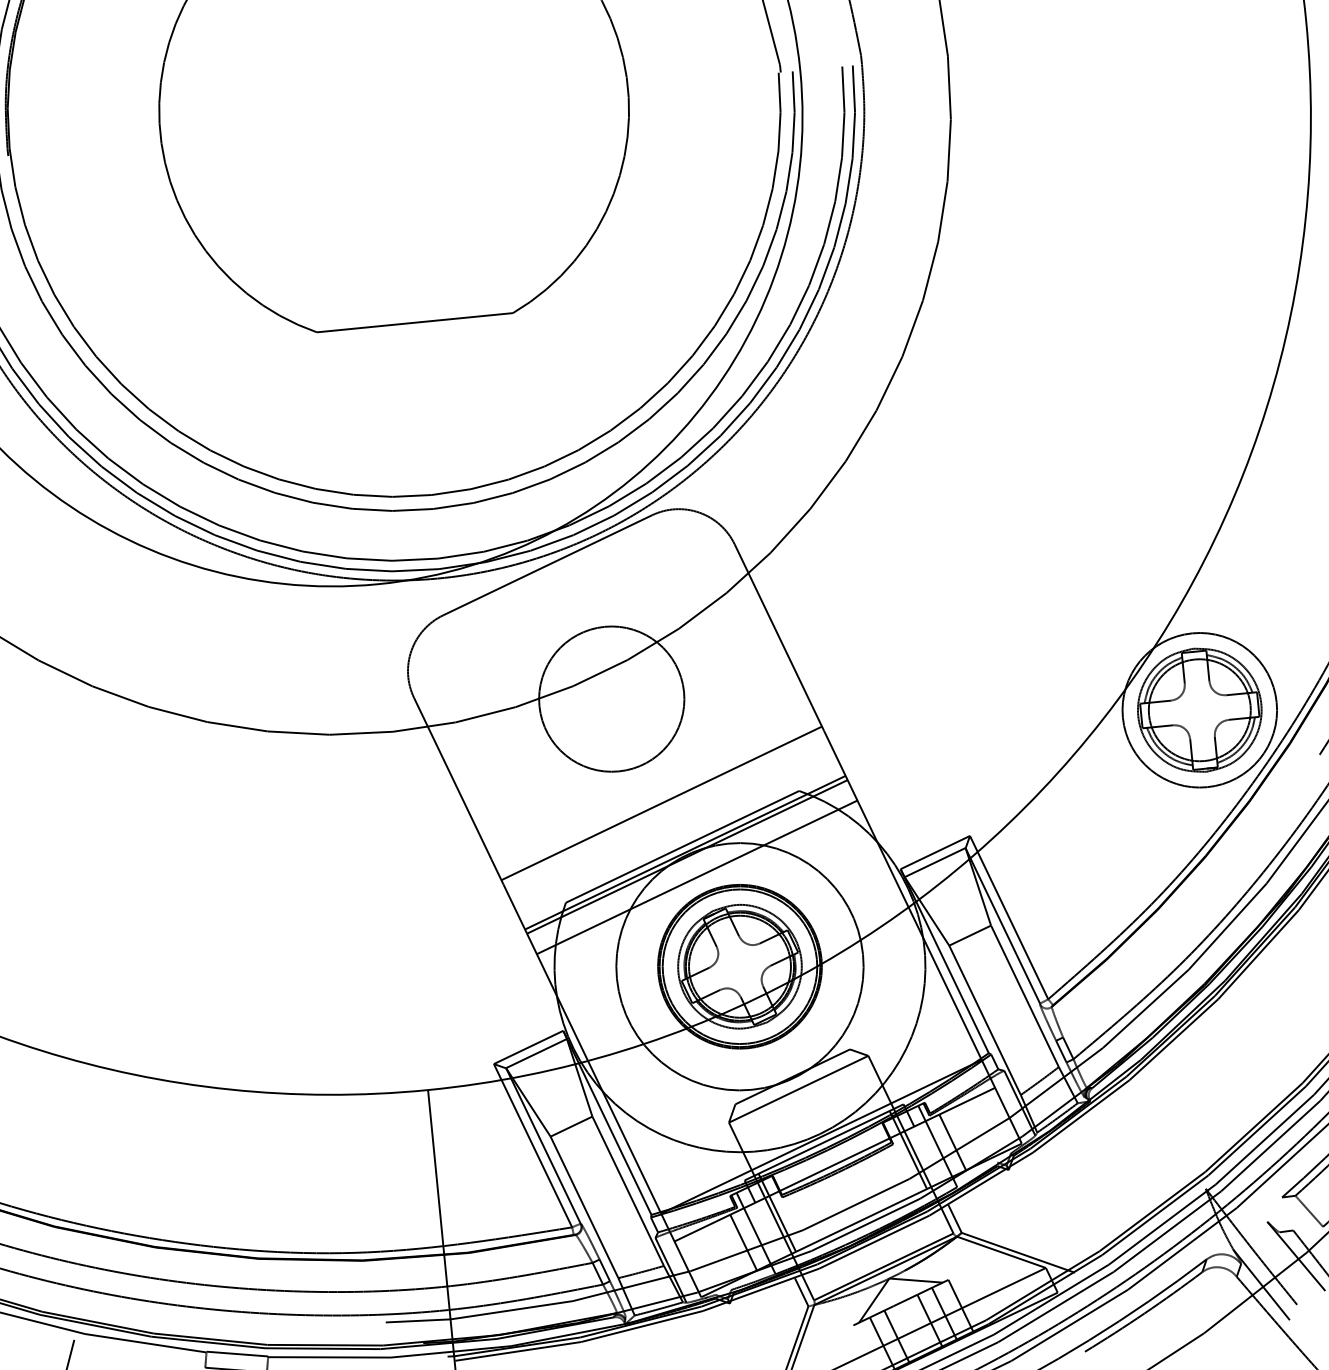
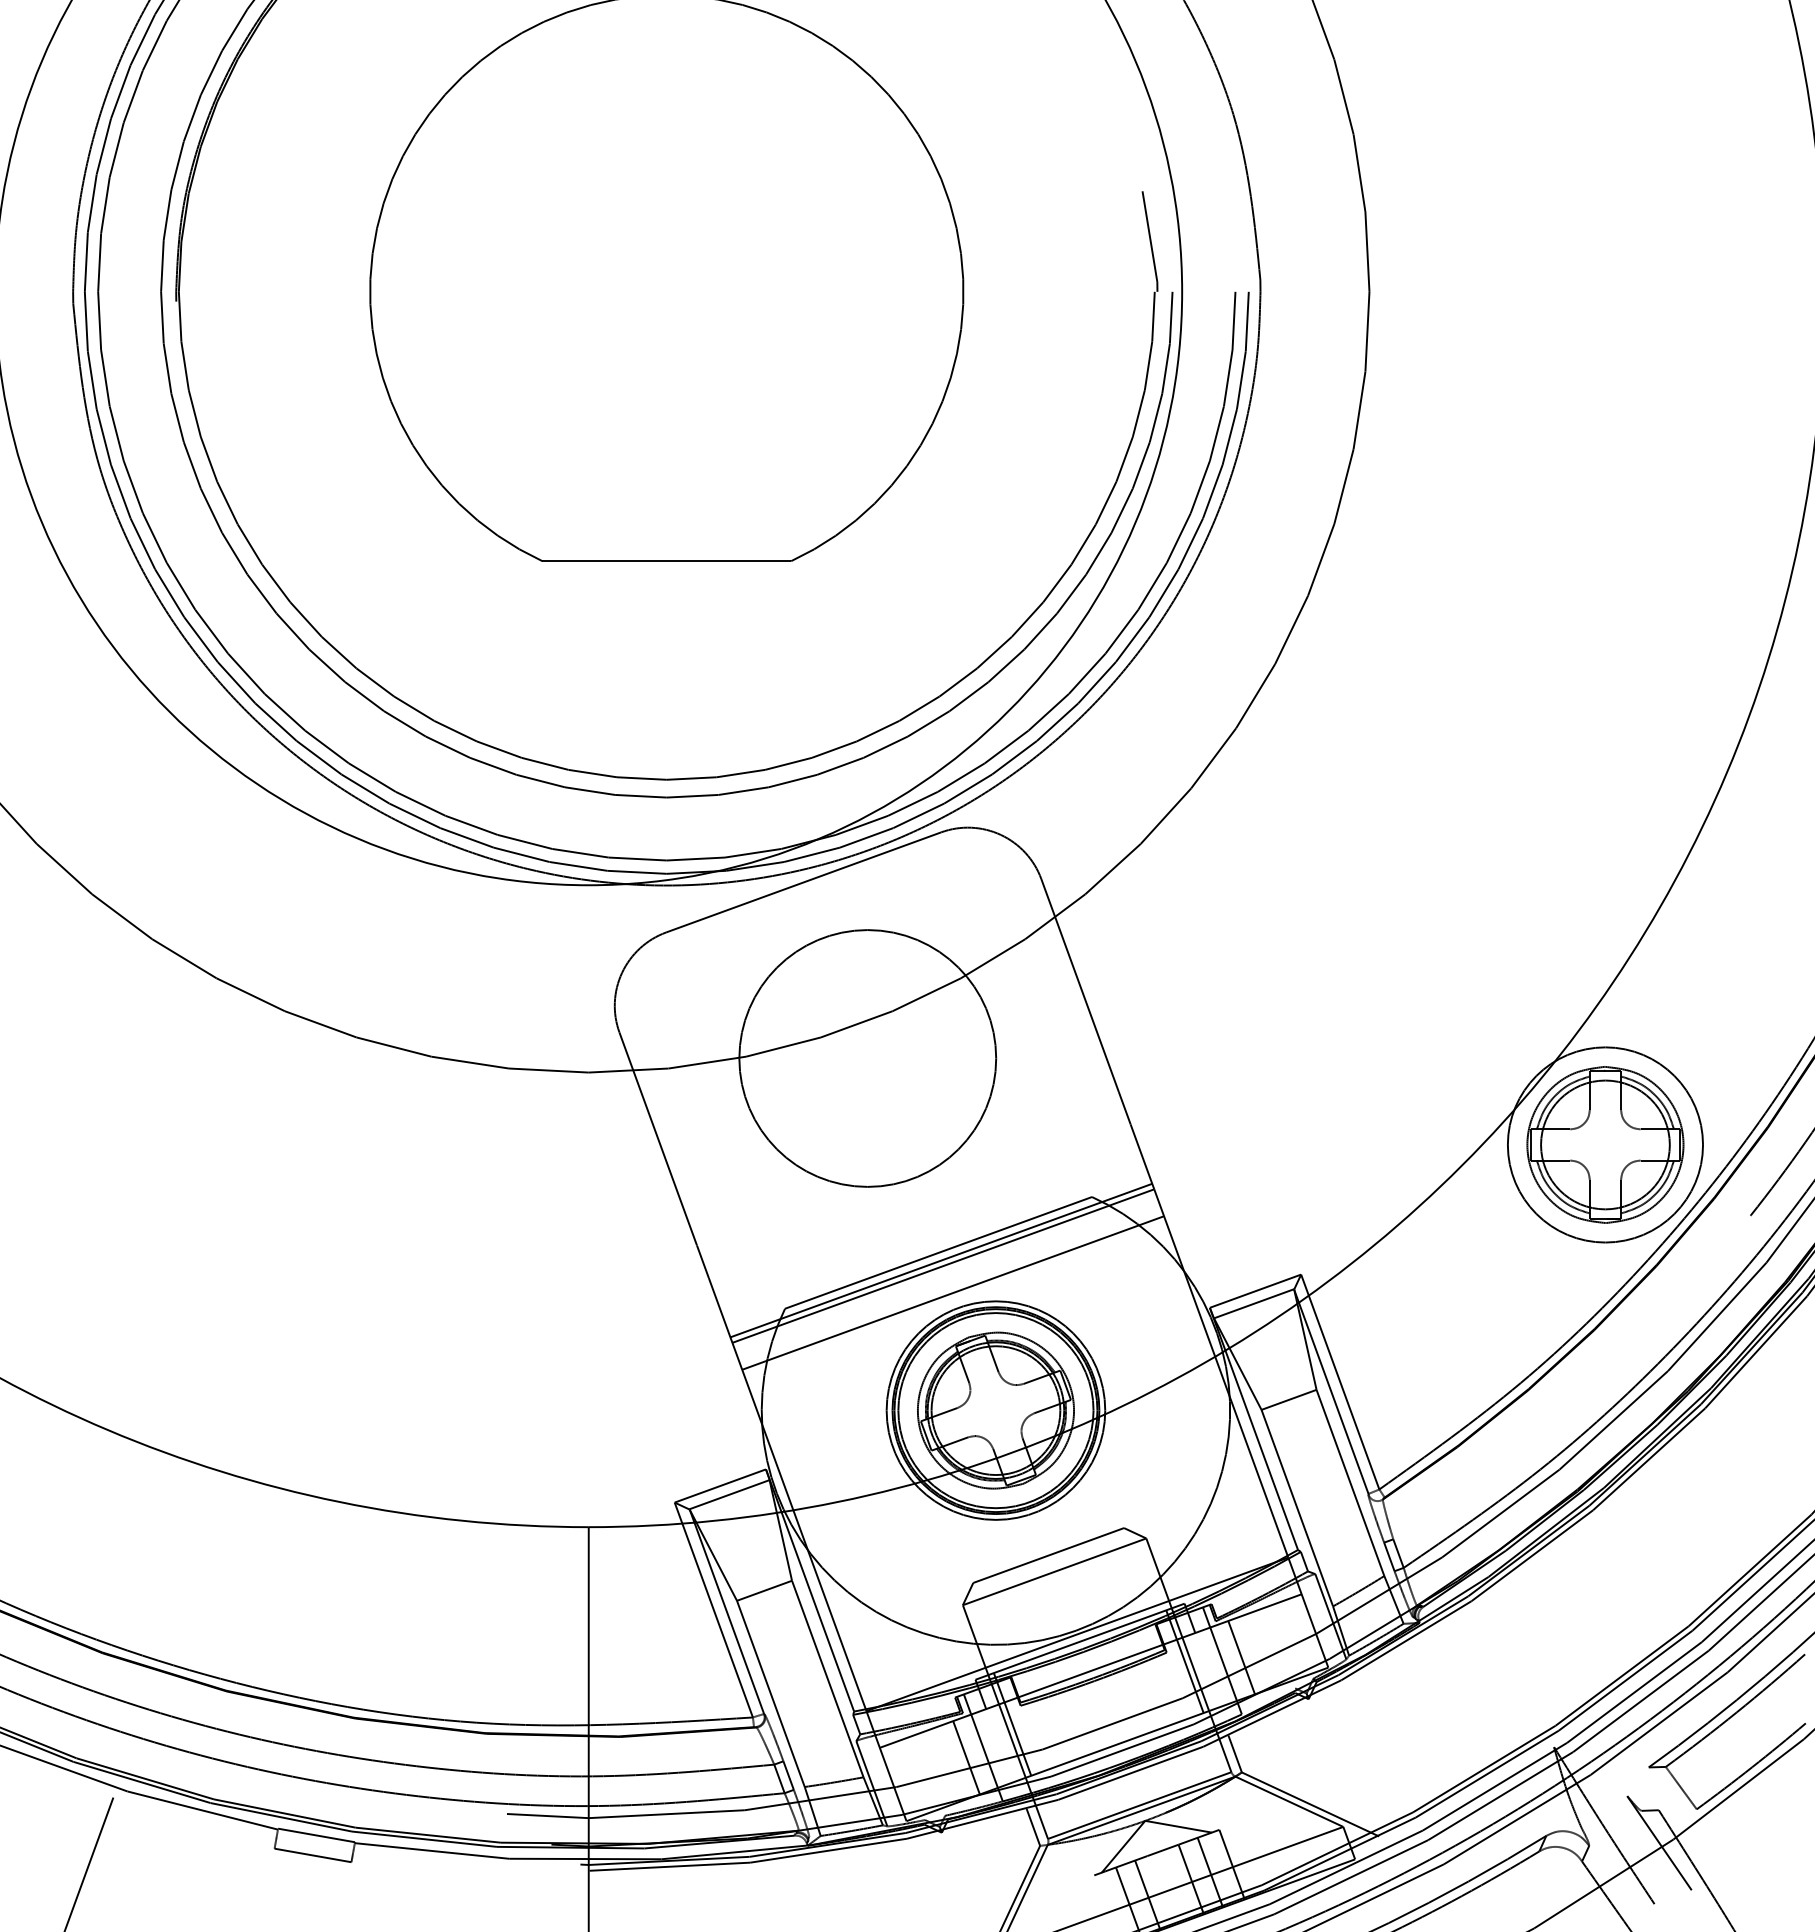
circle: (611, 699) -> (867, 1058), size x1.4
line: (661, 803) -> (917, 1195), removed
circle: (739, 966) -> (995, 1410), size x0.7
line: (1261, 1284) -> (1612, 1874), removed

